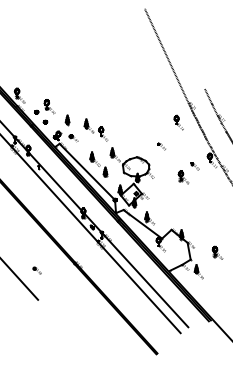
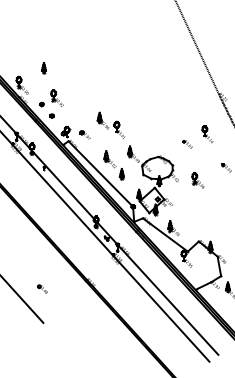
part: (67, 120) -> (43, 68), moved
part: (178, 122) -> (206, 133), moved
part: (183, 177) -> (197, 180), moved

